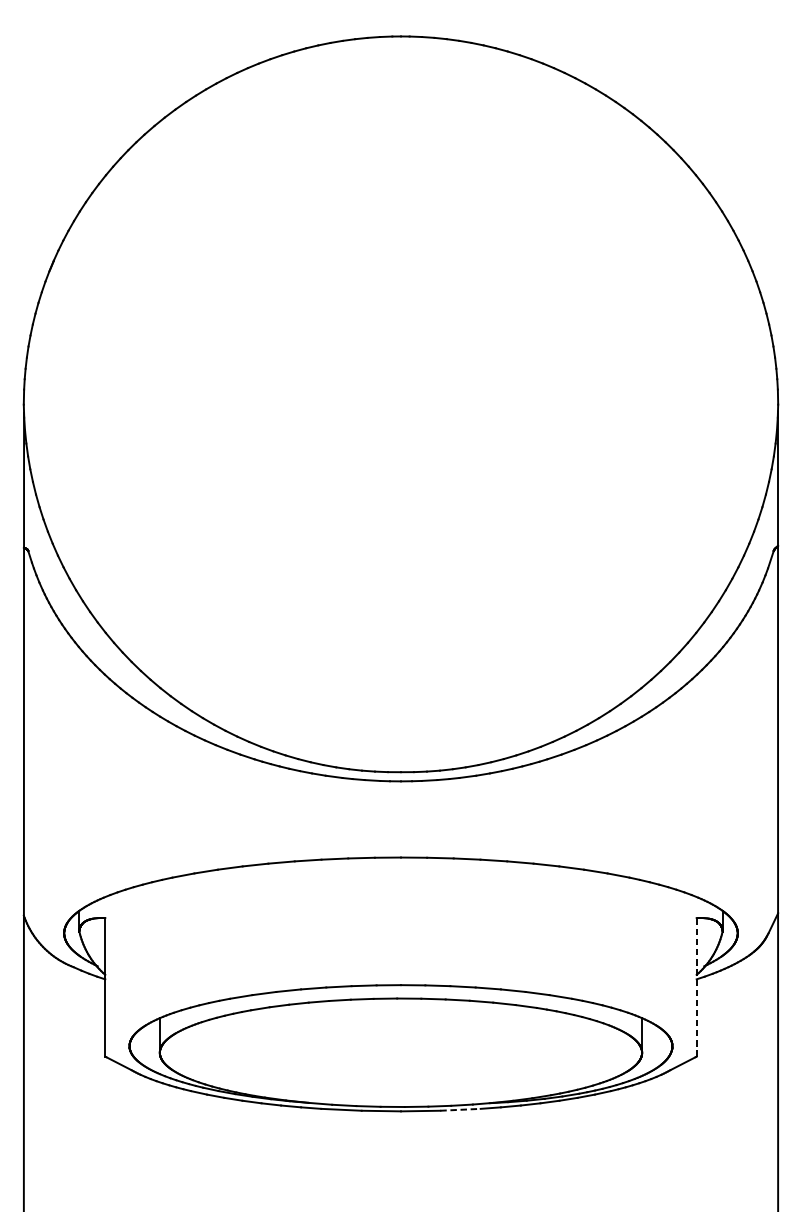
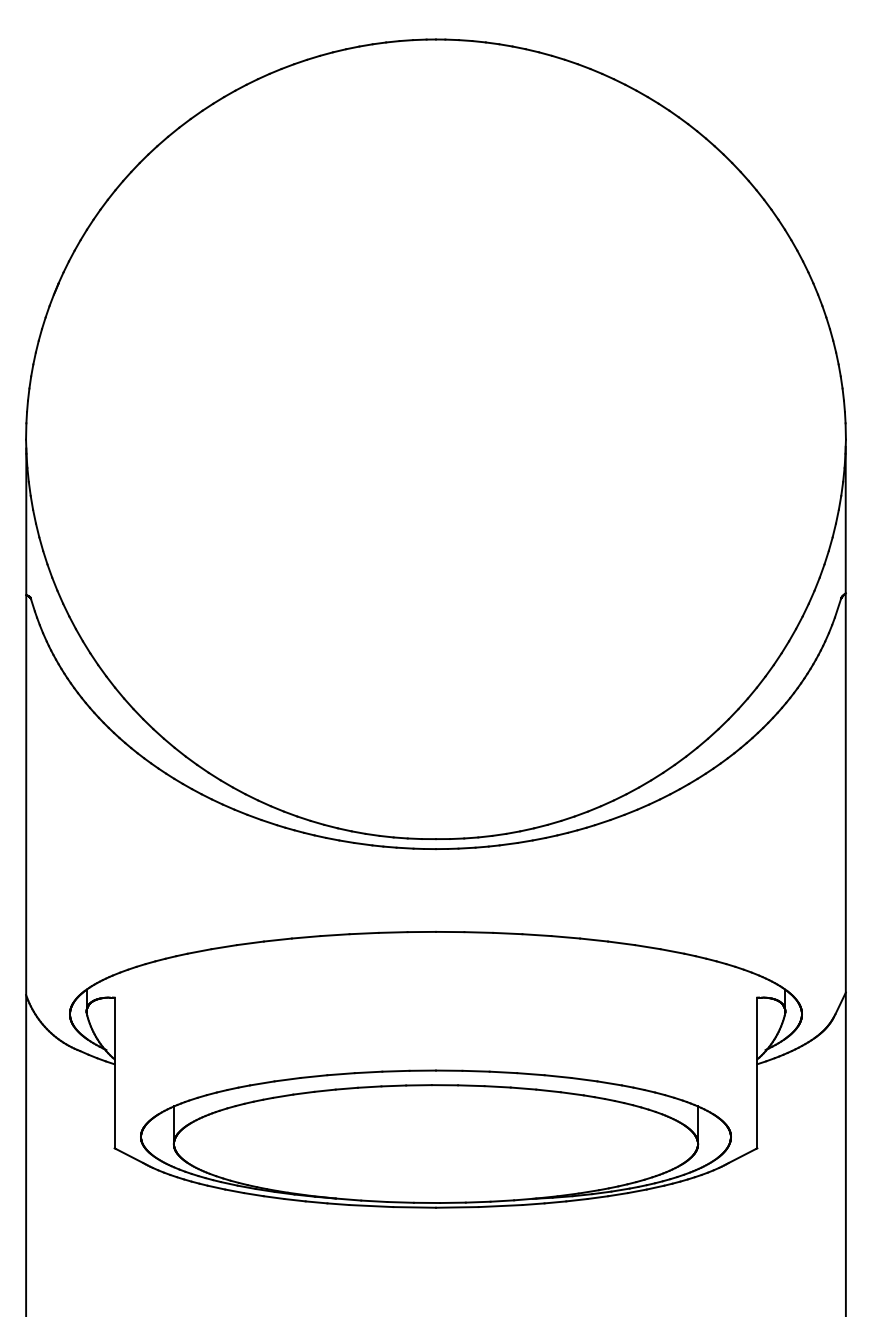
line: (696, 986) -> (757, 1072), dashed -> solid
line: (460, 1110) -> (500, 1206), dashed -> solid

